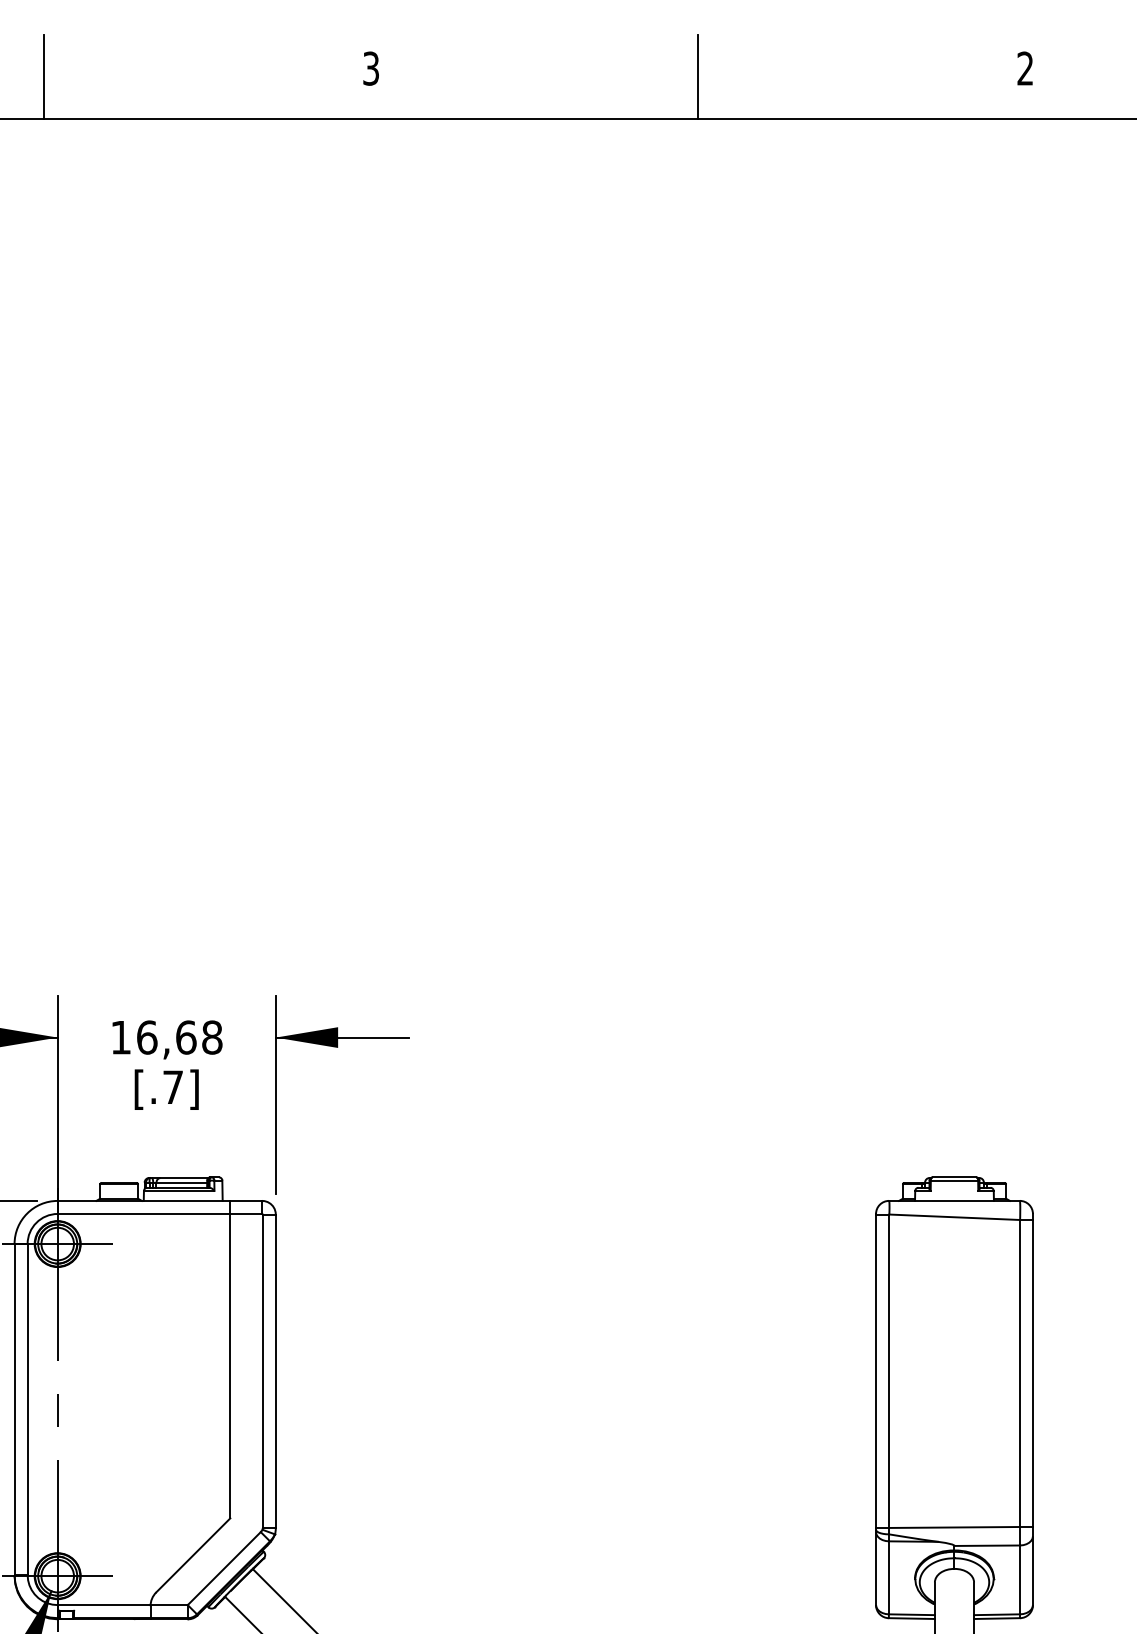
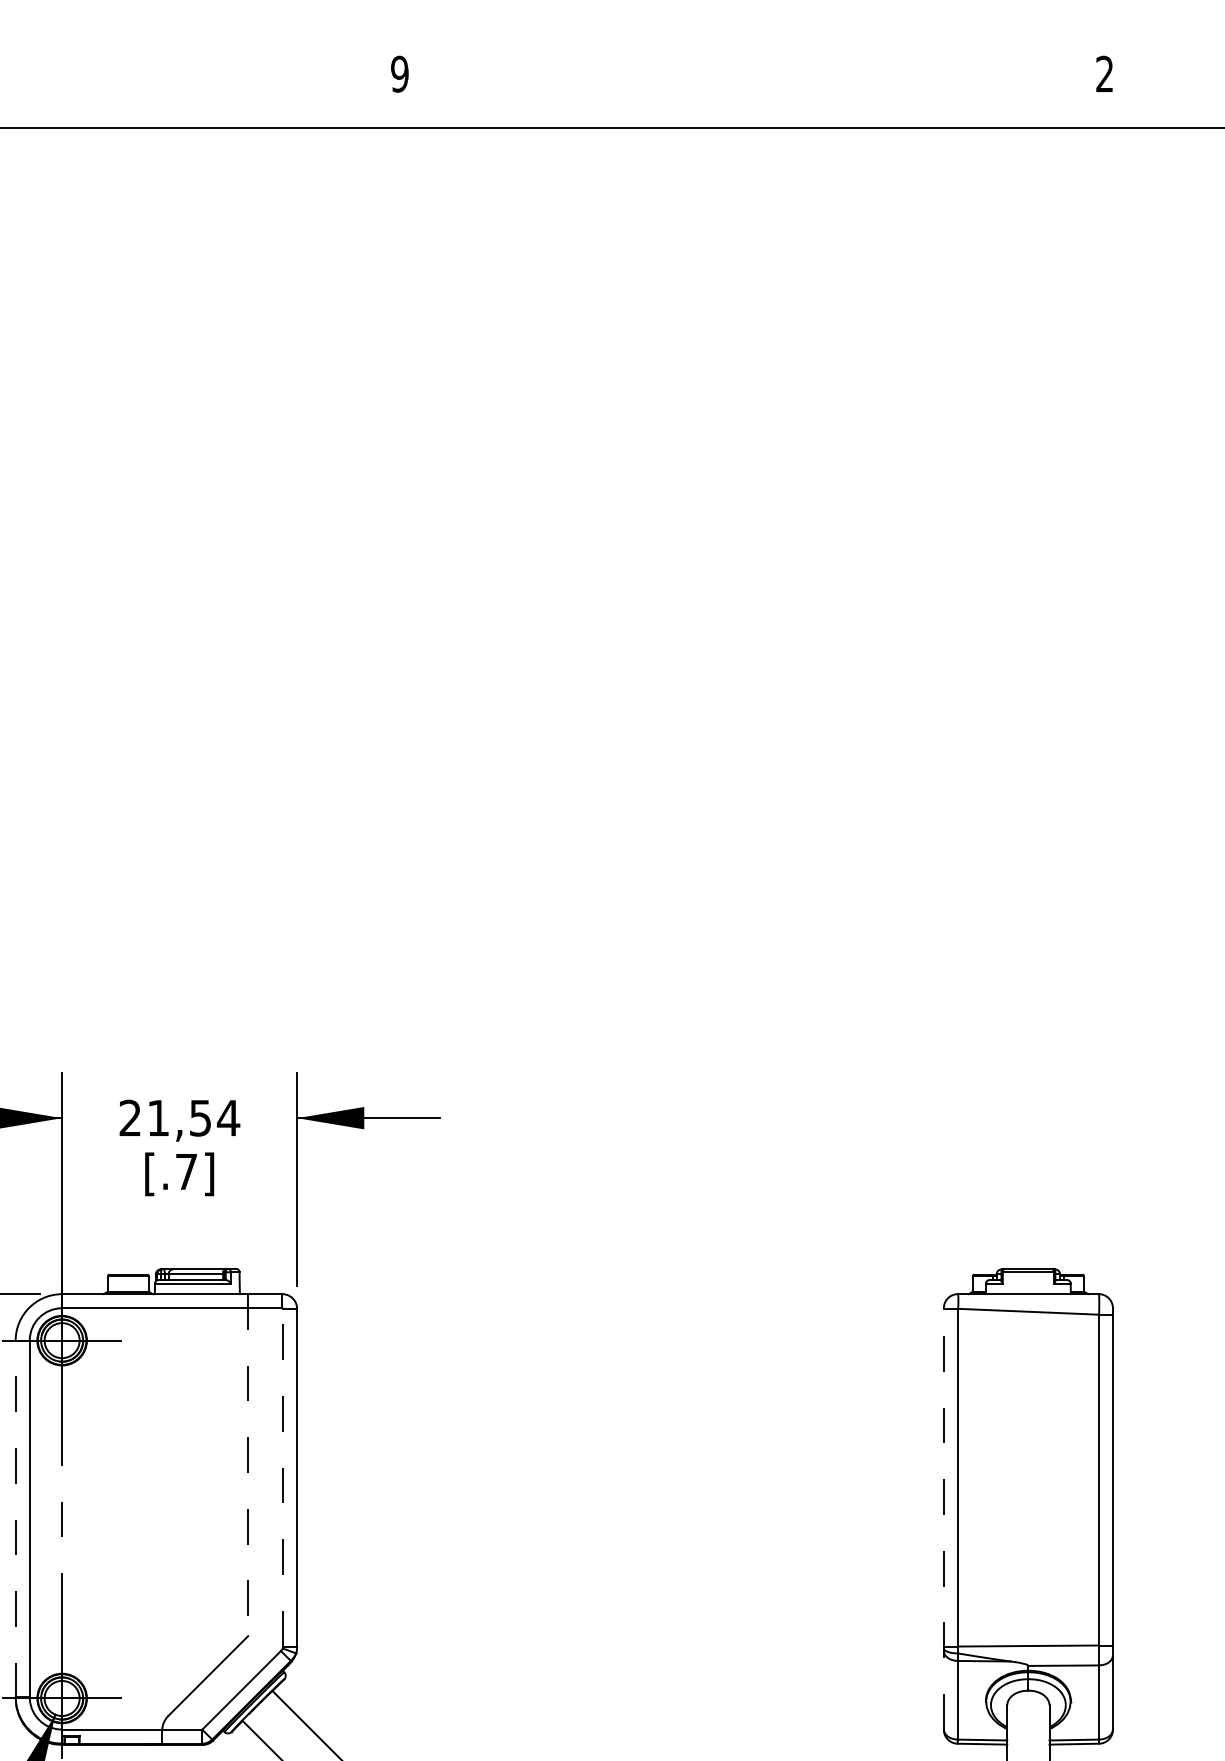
text: (370, 68) -> (399, 73), 3 -> 9
line: (44, 76) -> (47, 82), removed
line: (698, 76) -> (752, 82), removed
text: (166, 1036) -> (179, 1117), 16,68 -> 21,54
line: (230, 1359) -> (248, 1465), solid -> dashed
line: (263, 1371) -> (283, 1477), solid -> dashed
line: (875, 1409) -> (943, 1518), solid -> dashed
line: (14, 1410) -> (15, 1519), solid -> dashed

